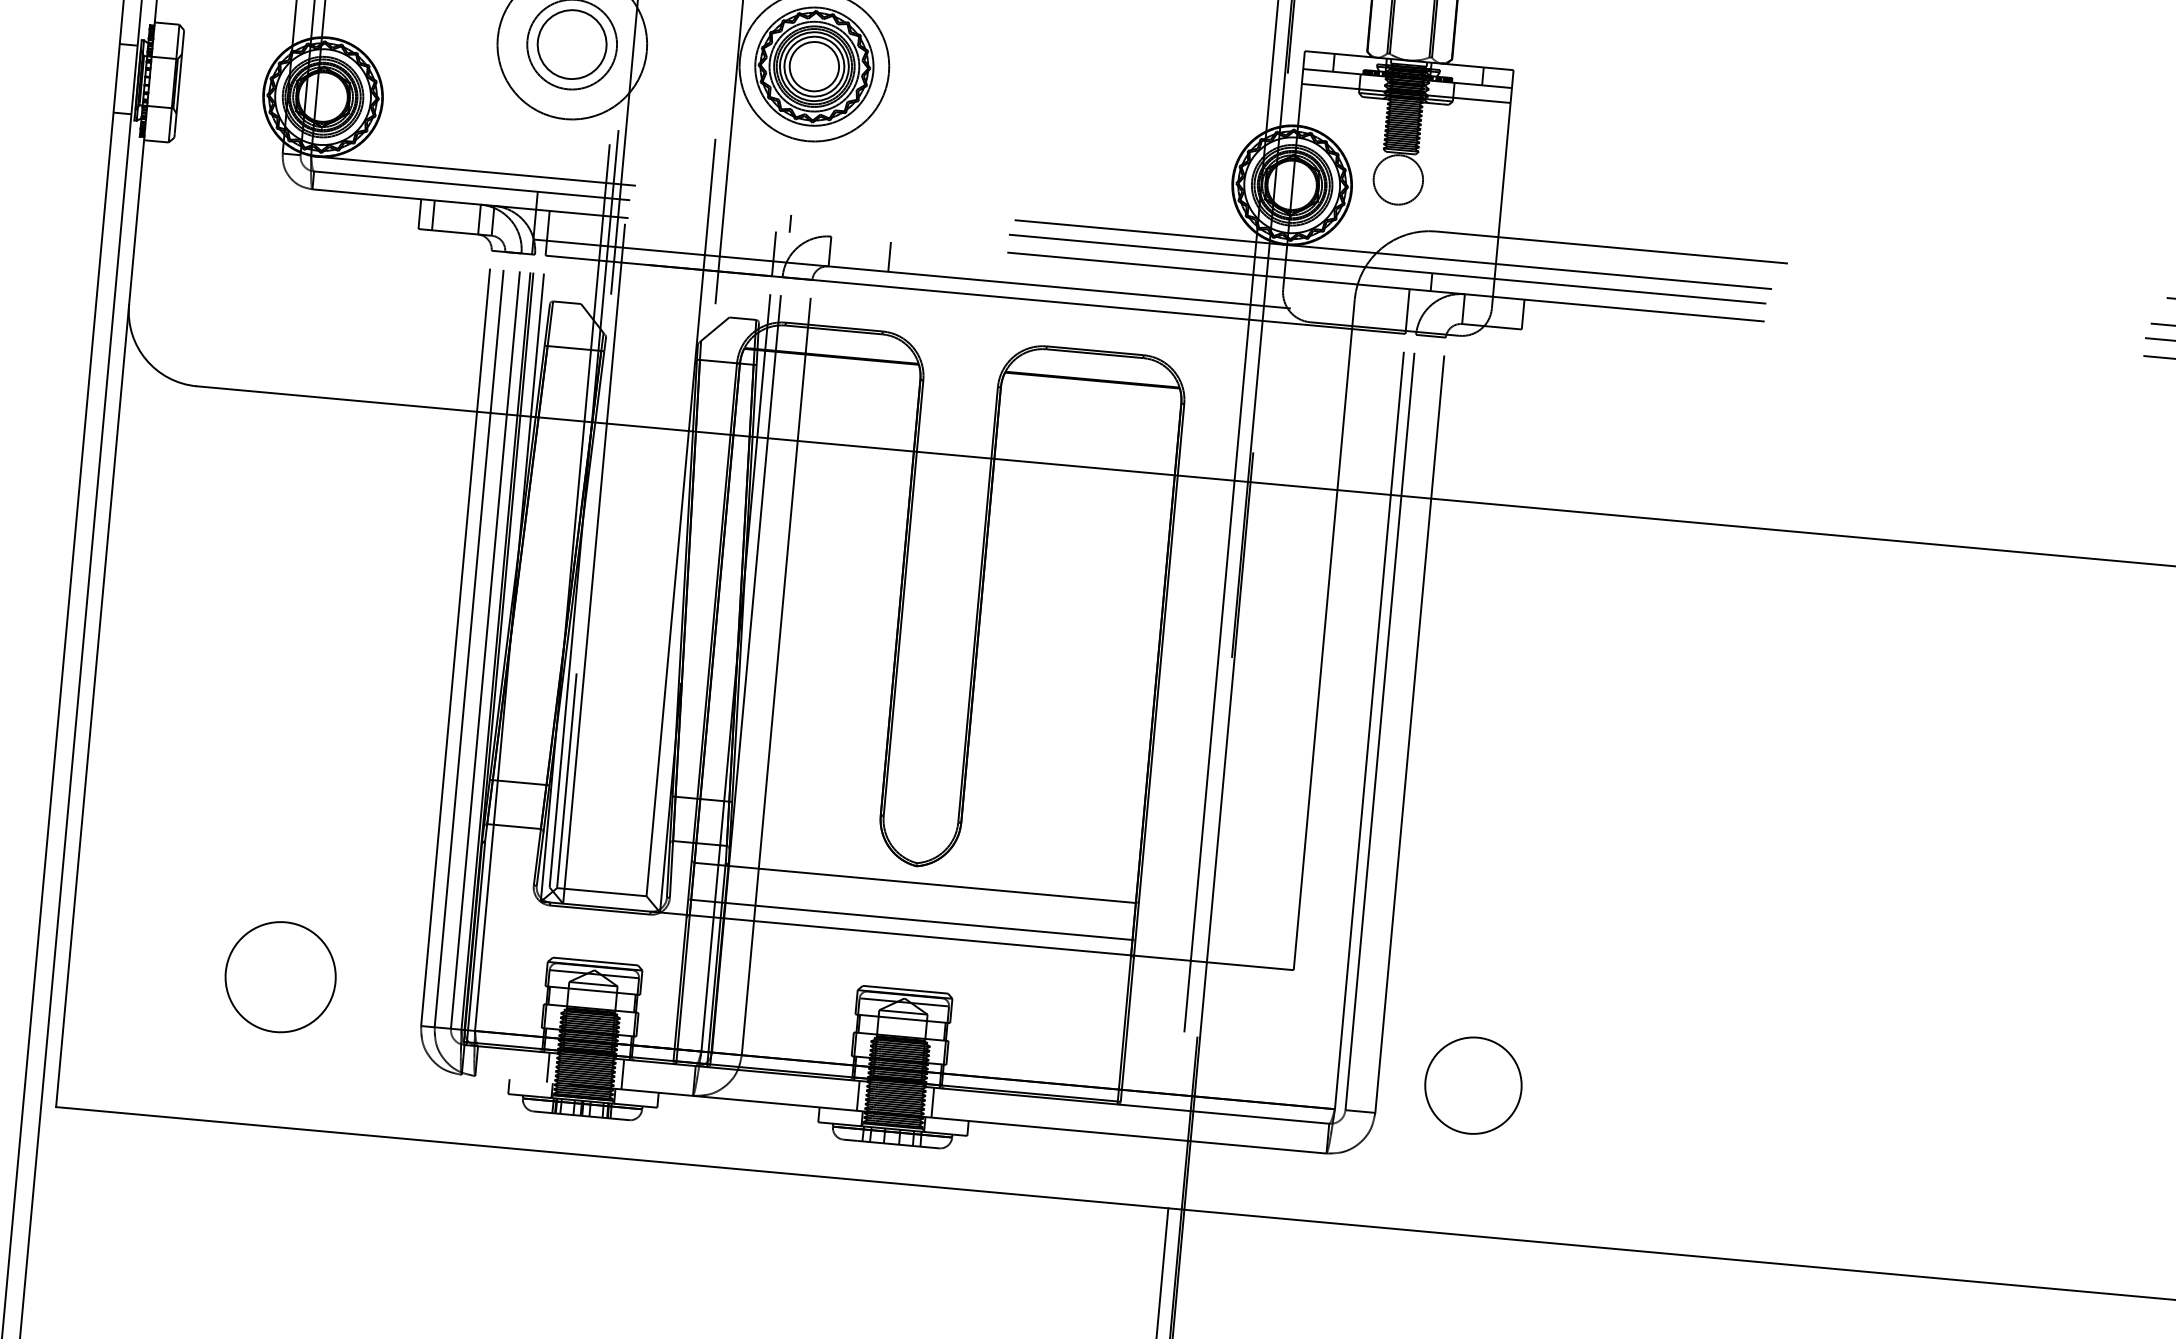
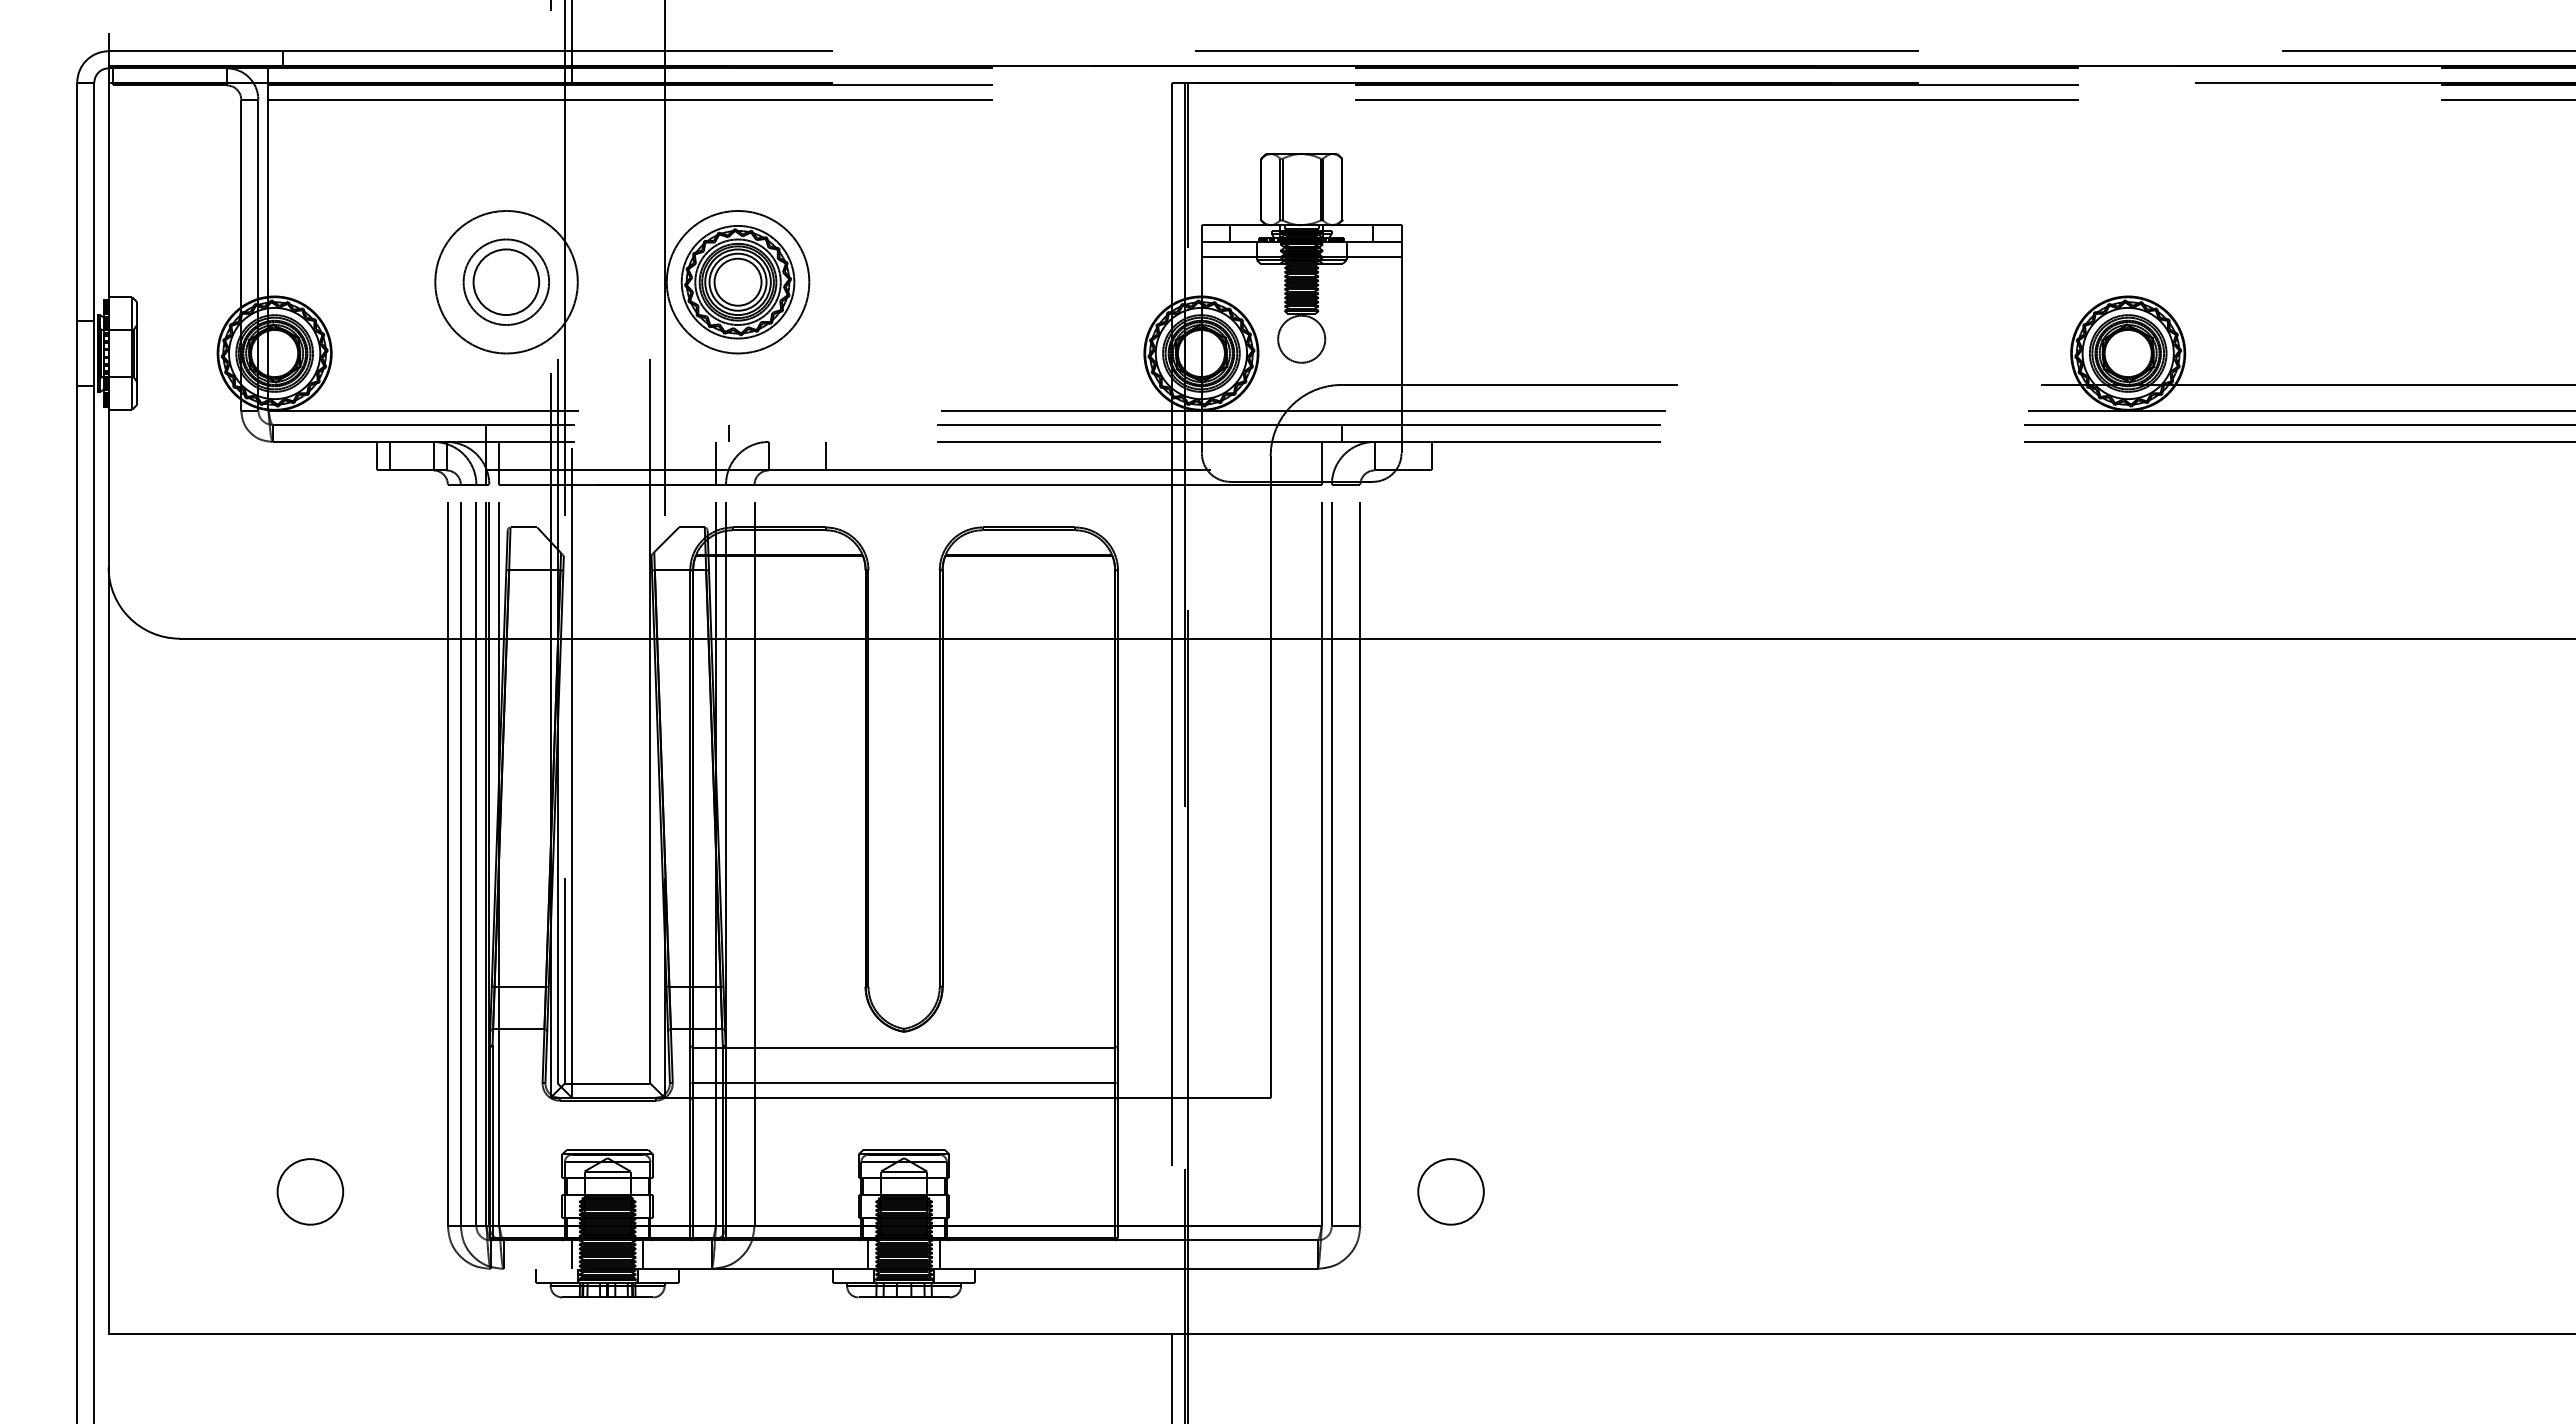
circle: (280, 976) -> (310, 1191), size x0.62
circle: (1472, 1085) -> (1450, 1191), size x0.71

